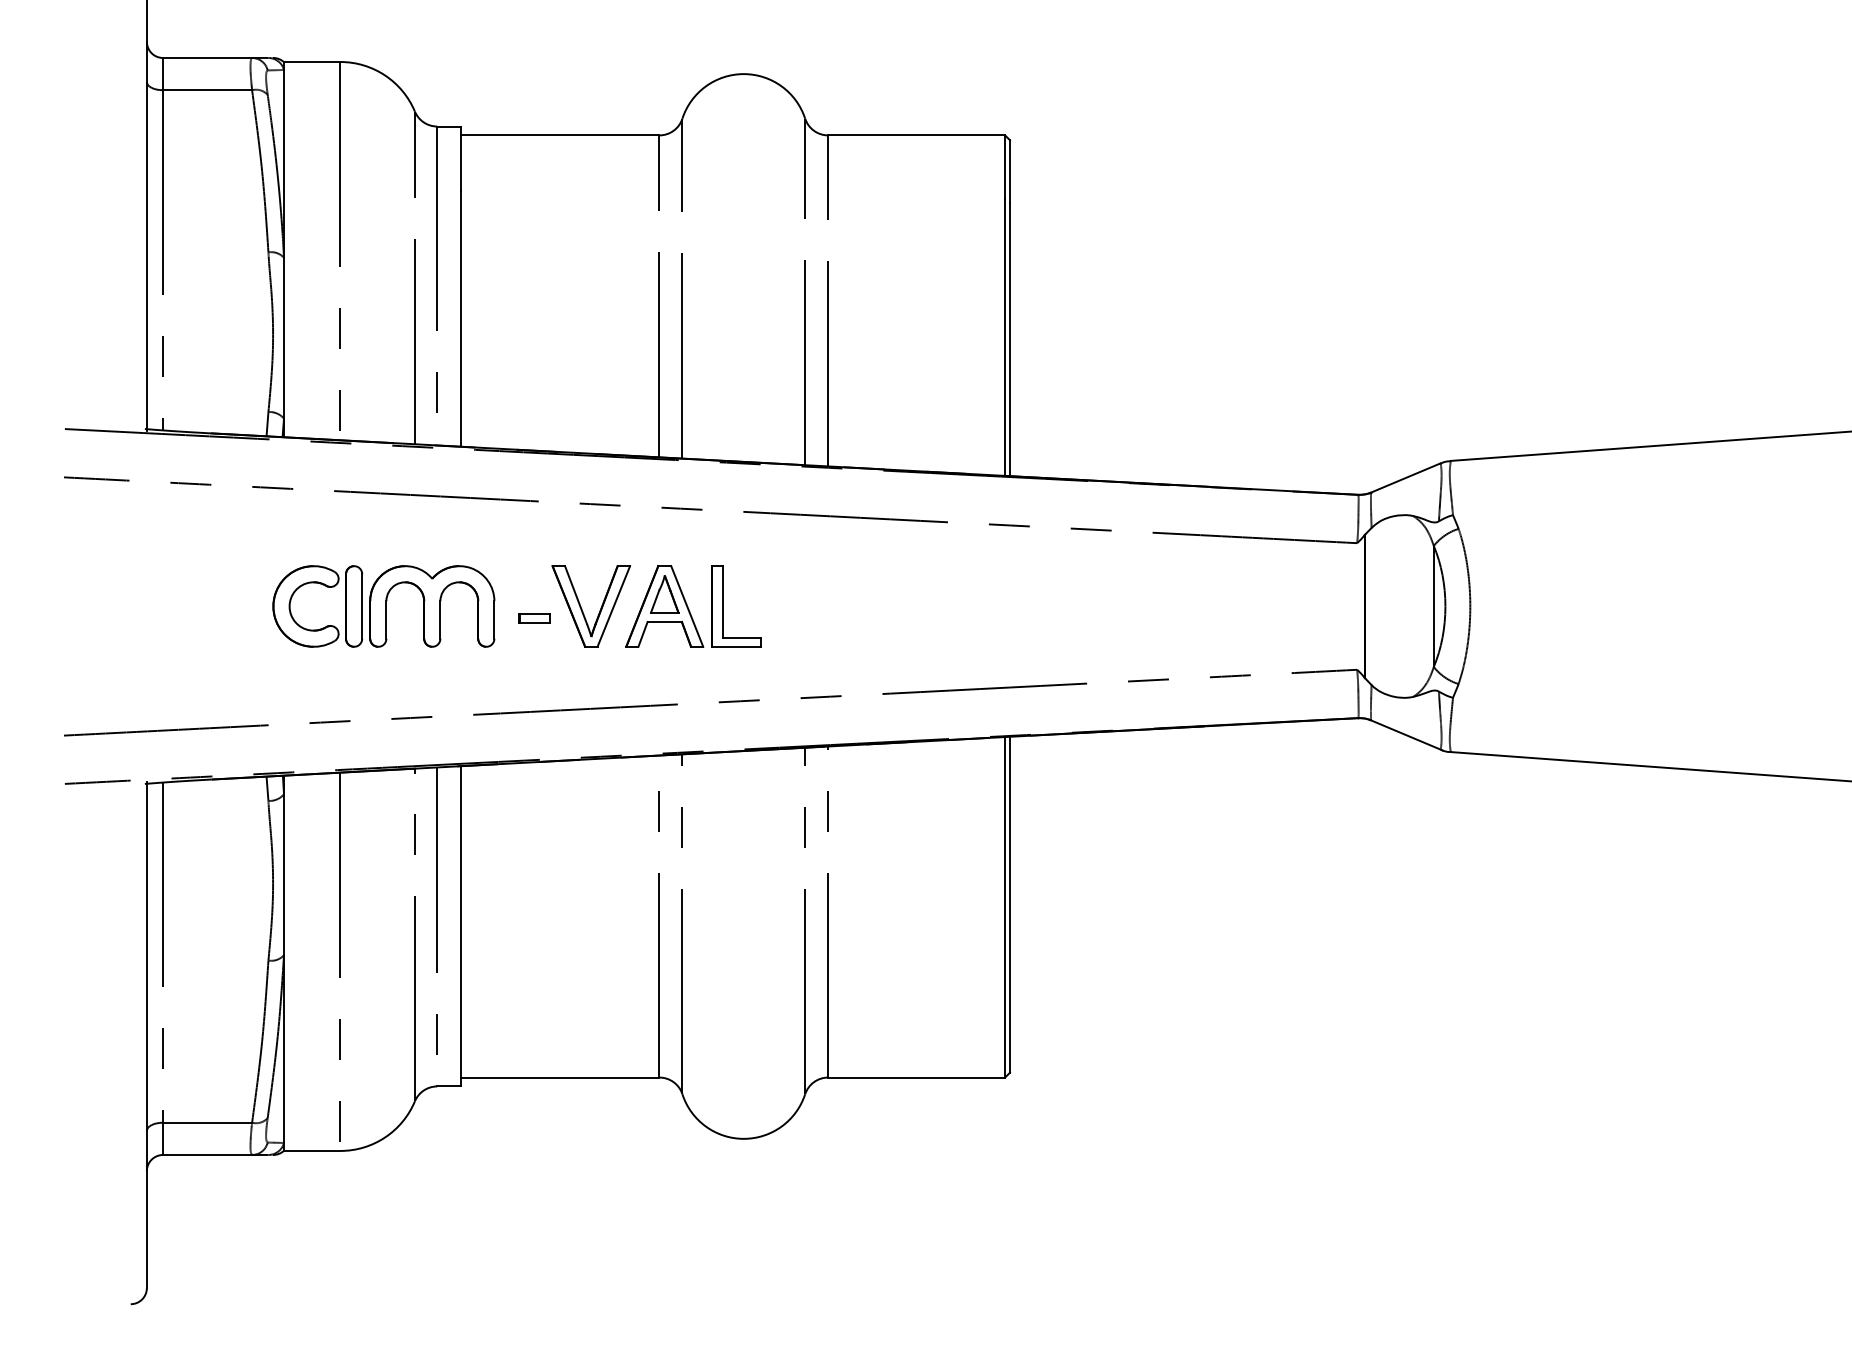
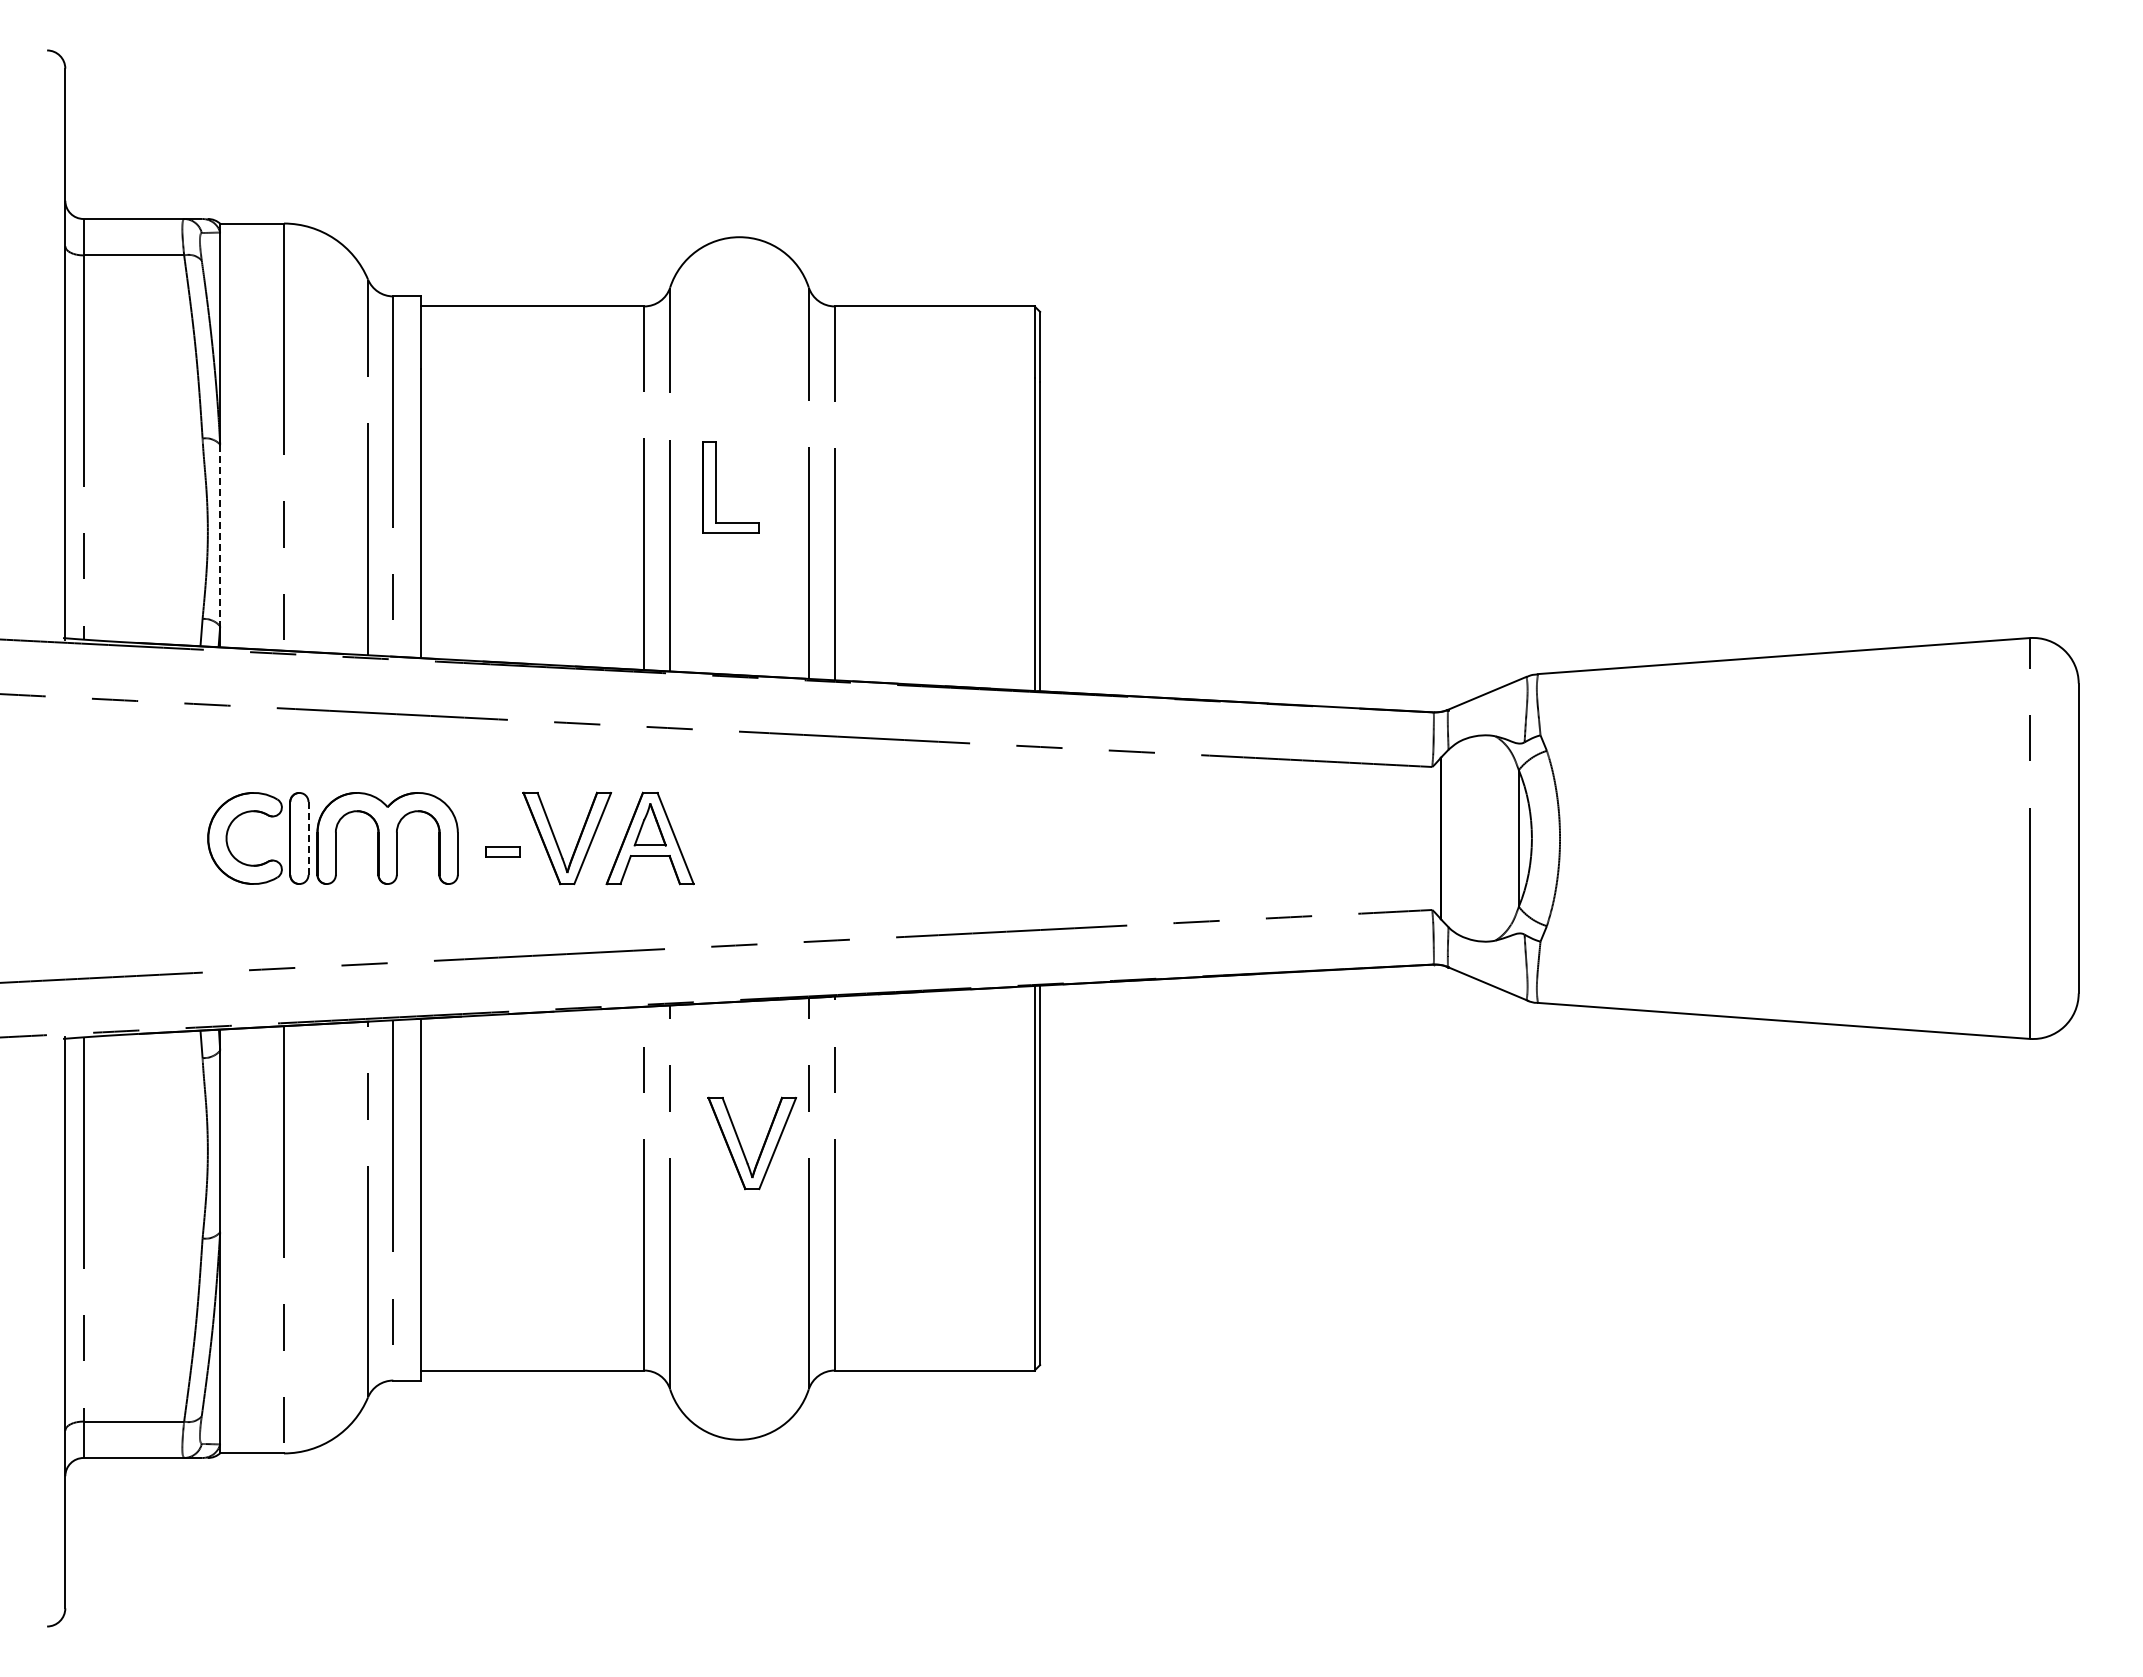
line: (284, 338) -> (220, 535), solid -> dashed
line: (362, 606) -> (308, 838), solid -> dashed
part: (723, 606) -> (716, 487), moved
part: (764, 878) -> (762, 1145), added

